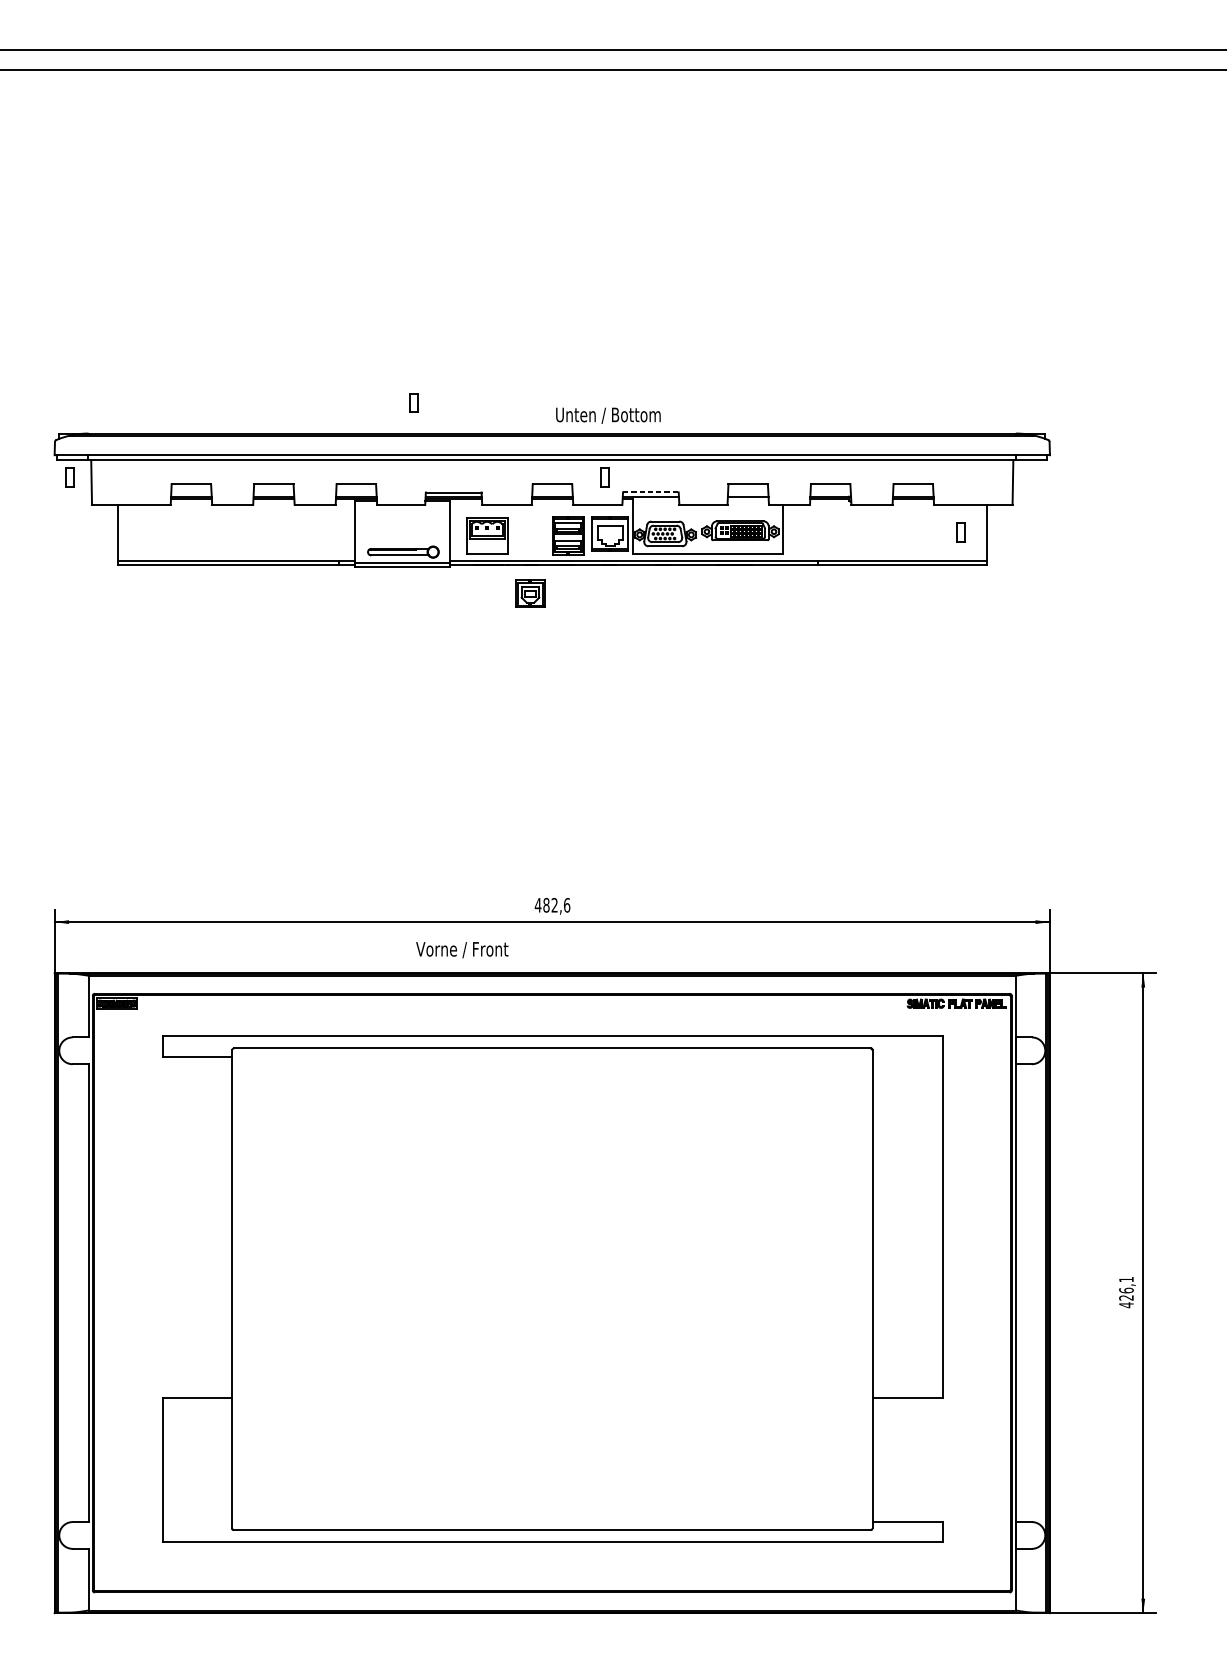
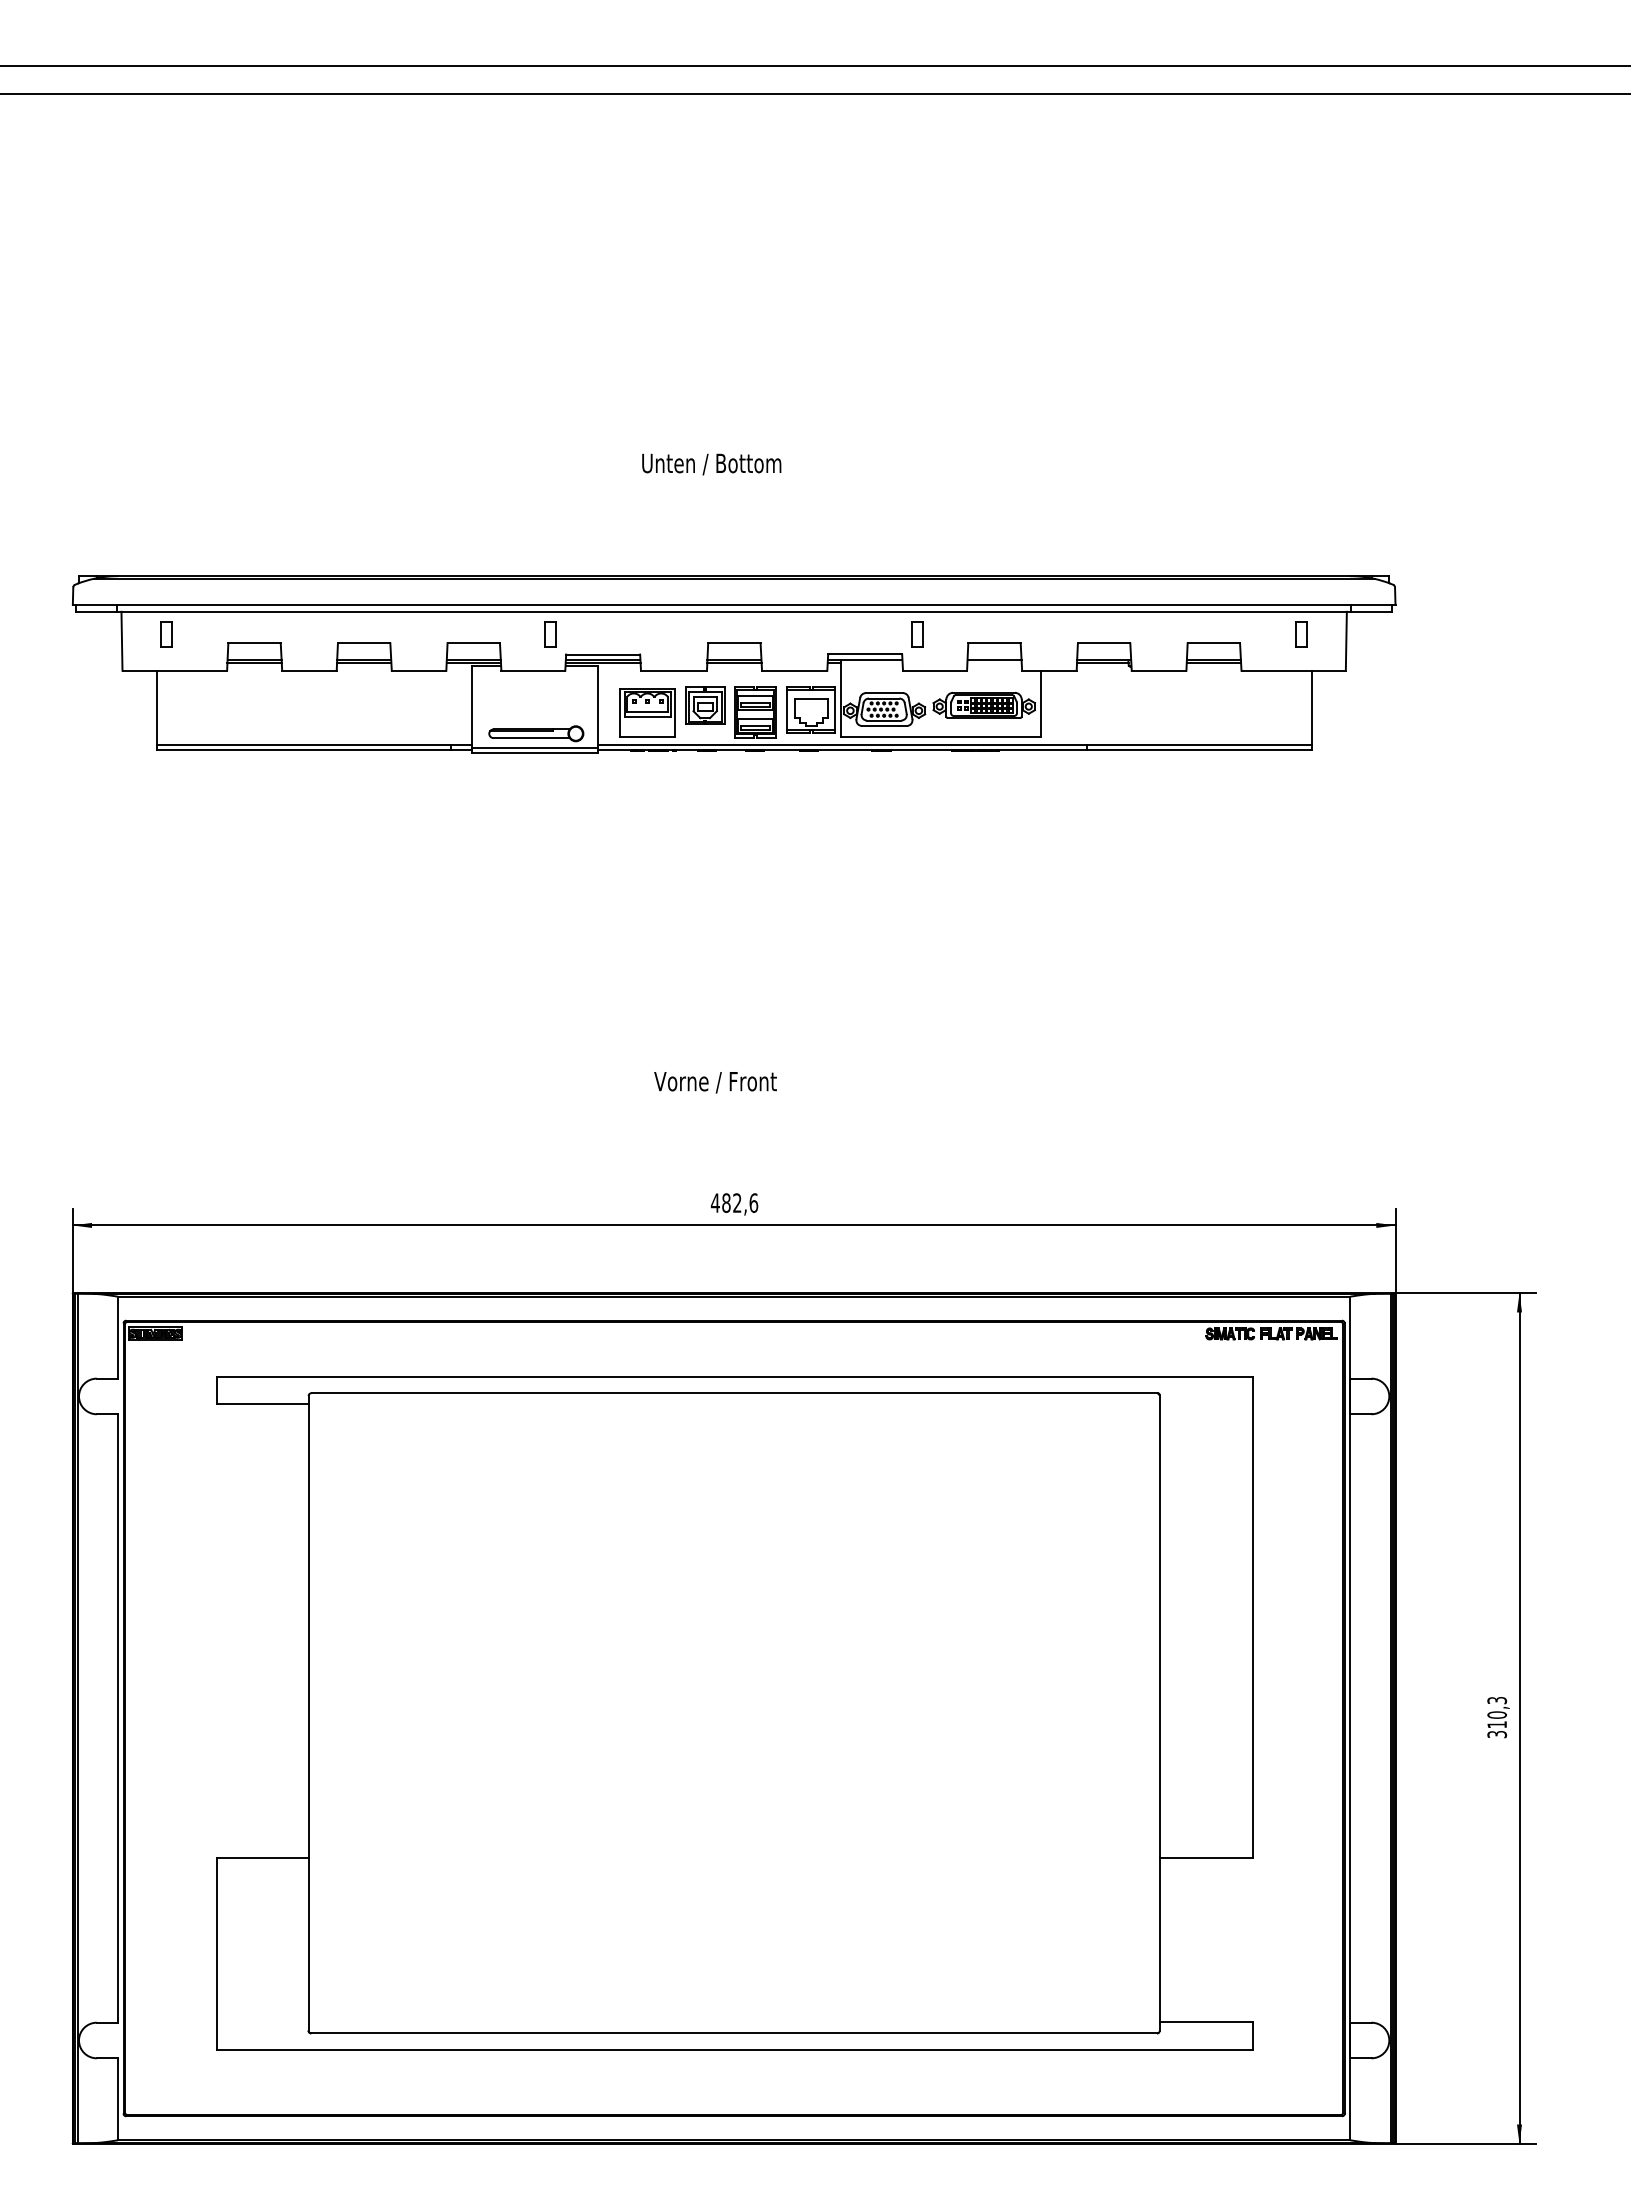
part: (414, 402) -> (550, 634), moved
text: (608, 415) -> (711, 464), moved
part: (69, 477) -> (166, 634), moved
part: (604, 477) -> (917, 634), moved
line: (651, 492) -> (865, 654), dashed -> solid
part: (961, 532) -> (1301, 634), moved
part: (530, 593) -> (705, 705), moved
text: (462, 950) -> (715, 1082), moved
text: (1126, 1292) -> (1497, 1717), 426,1 -> 310,3

